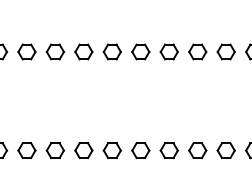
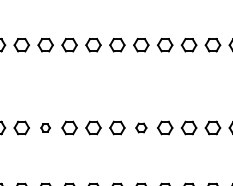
part: (55, 150) -> (45, 127), size x0.6
part: (169, 150) -> (141, 127), size x0.7

